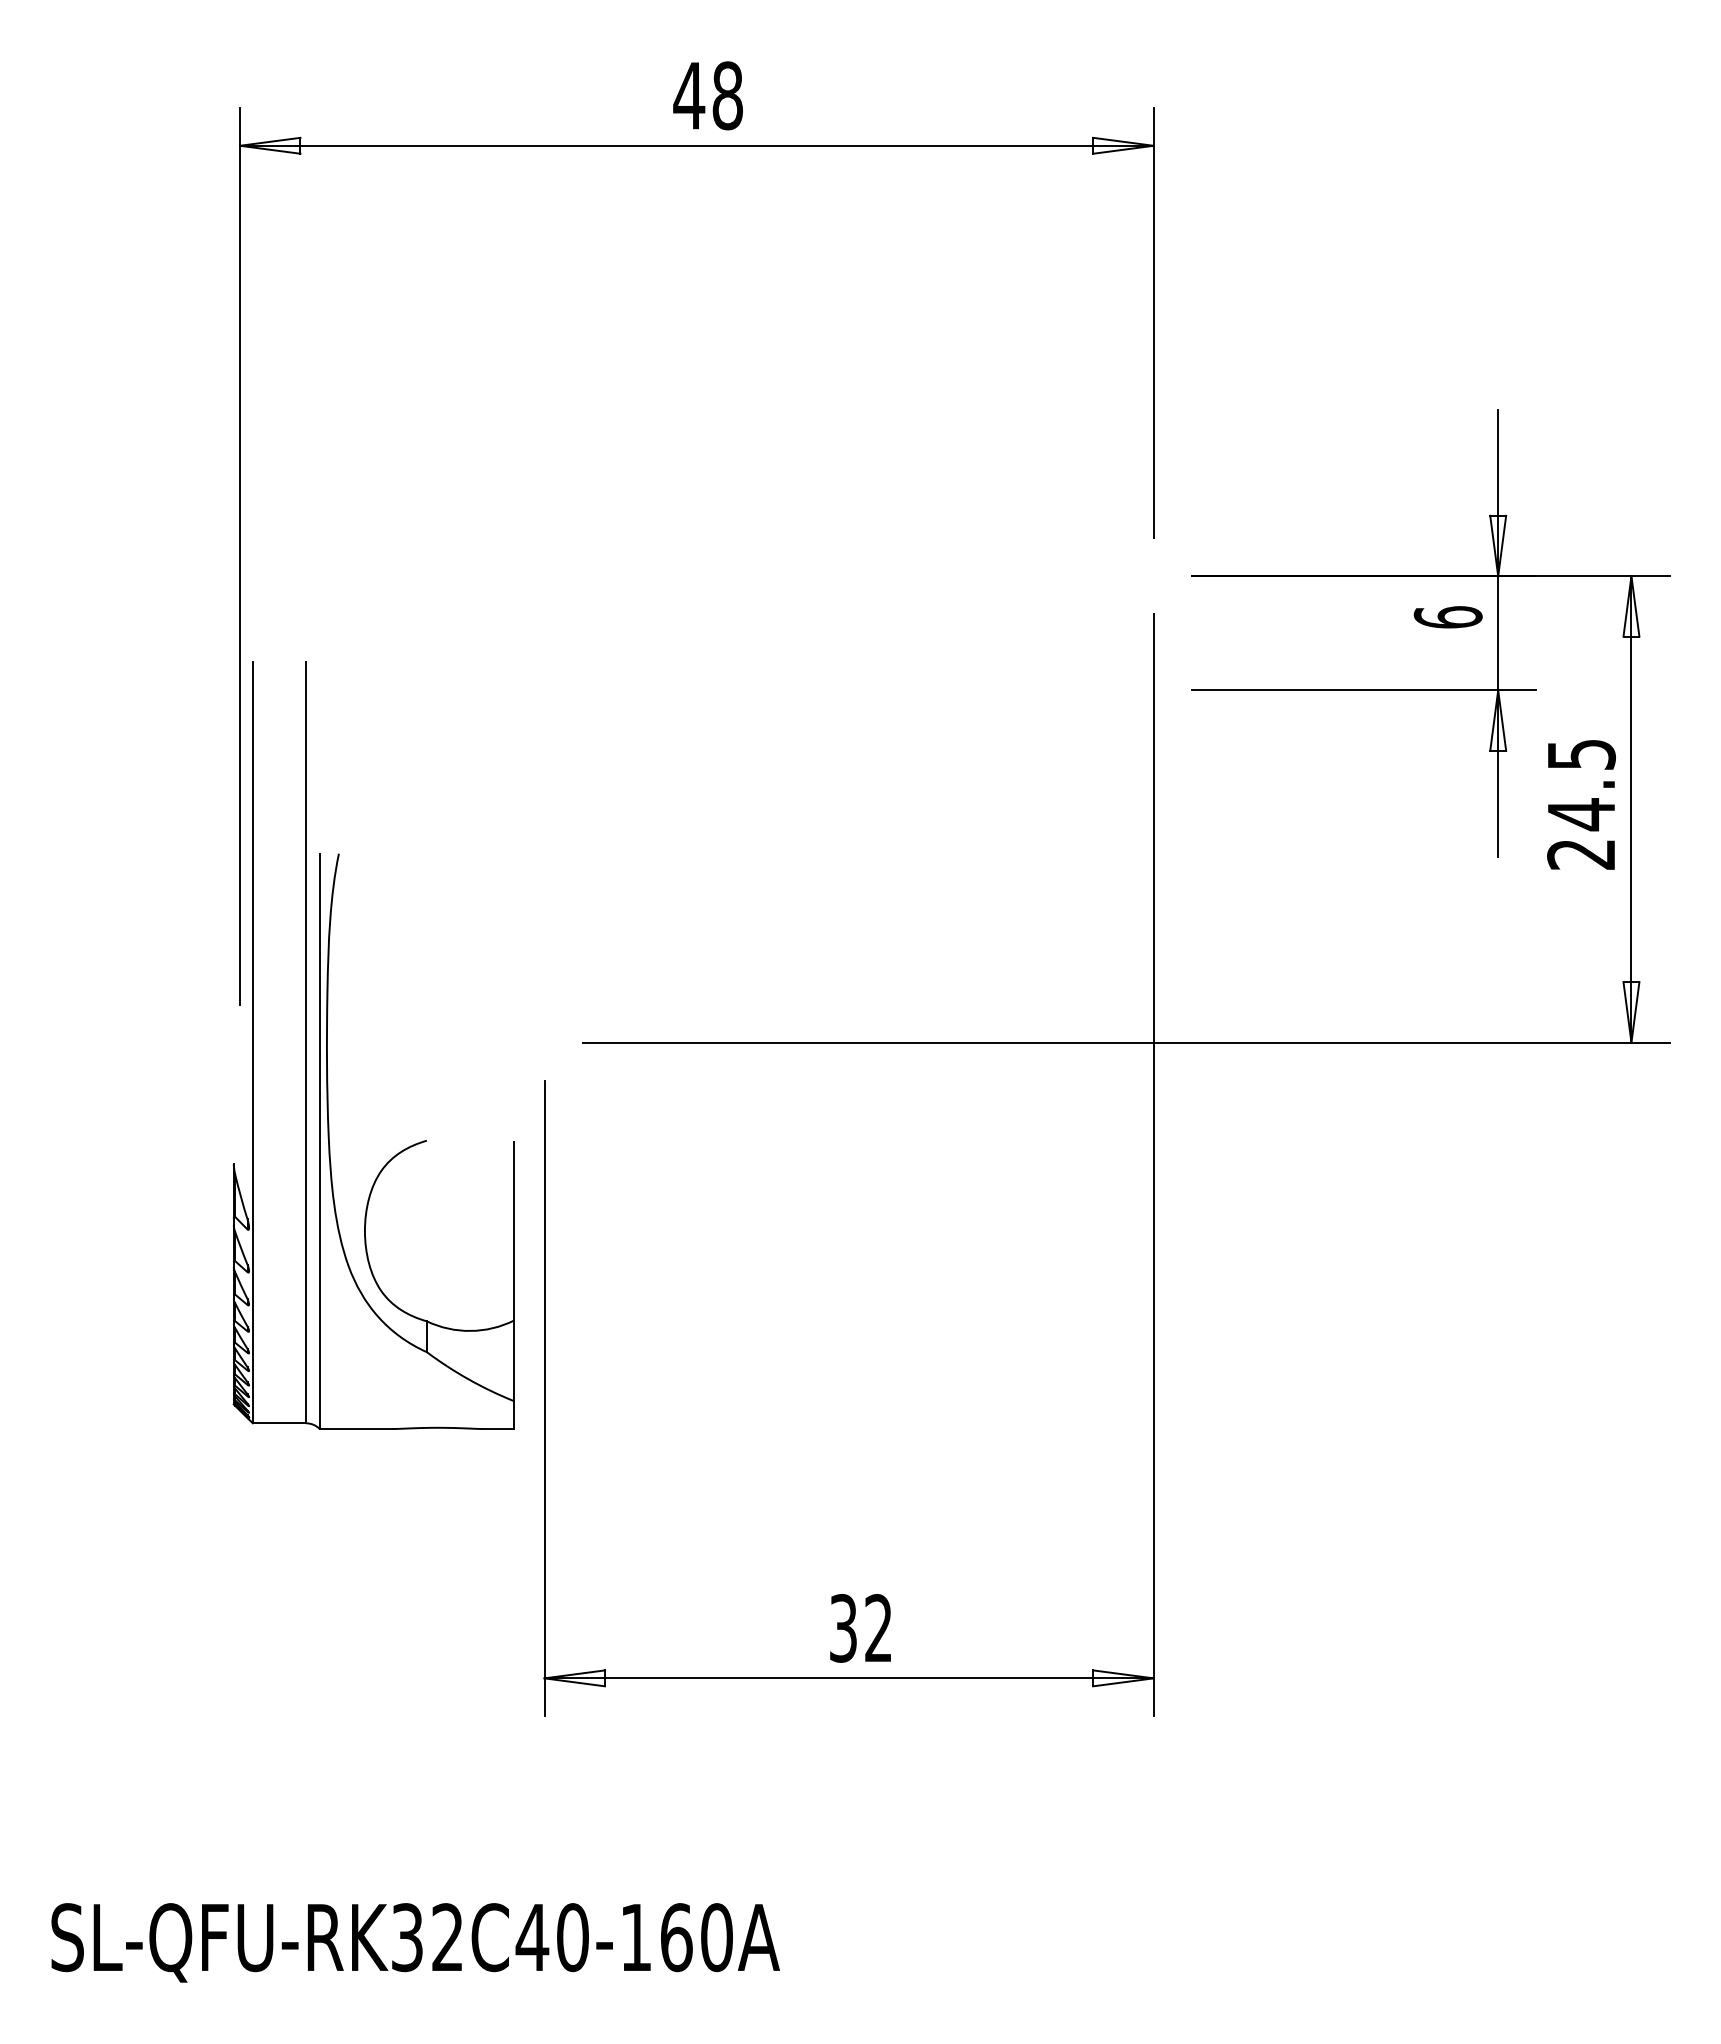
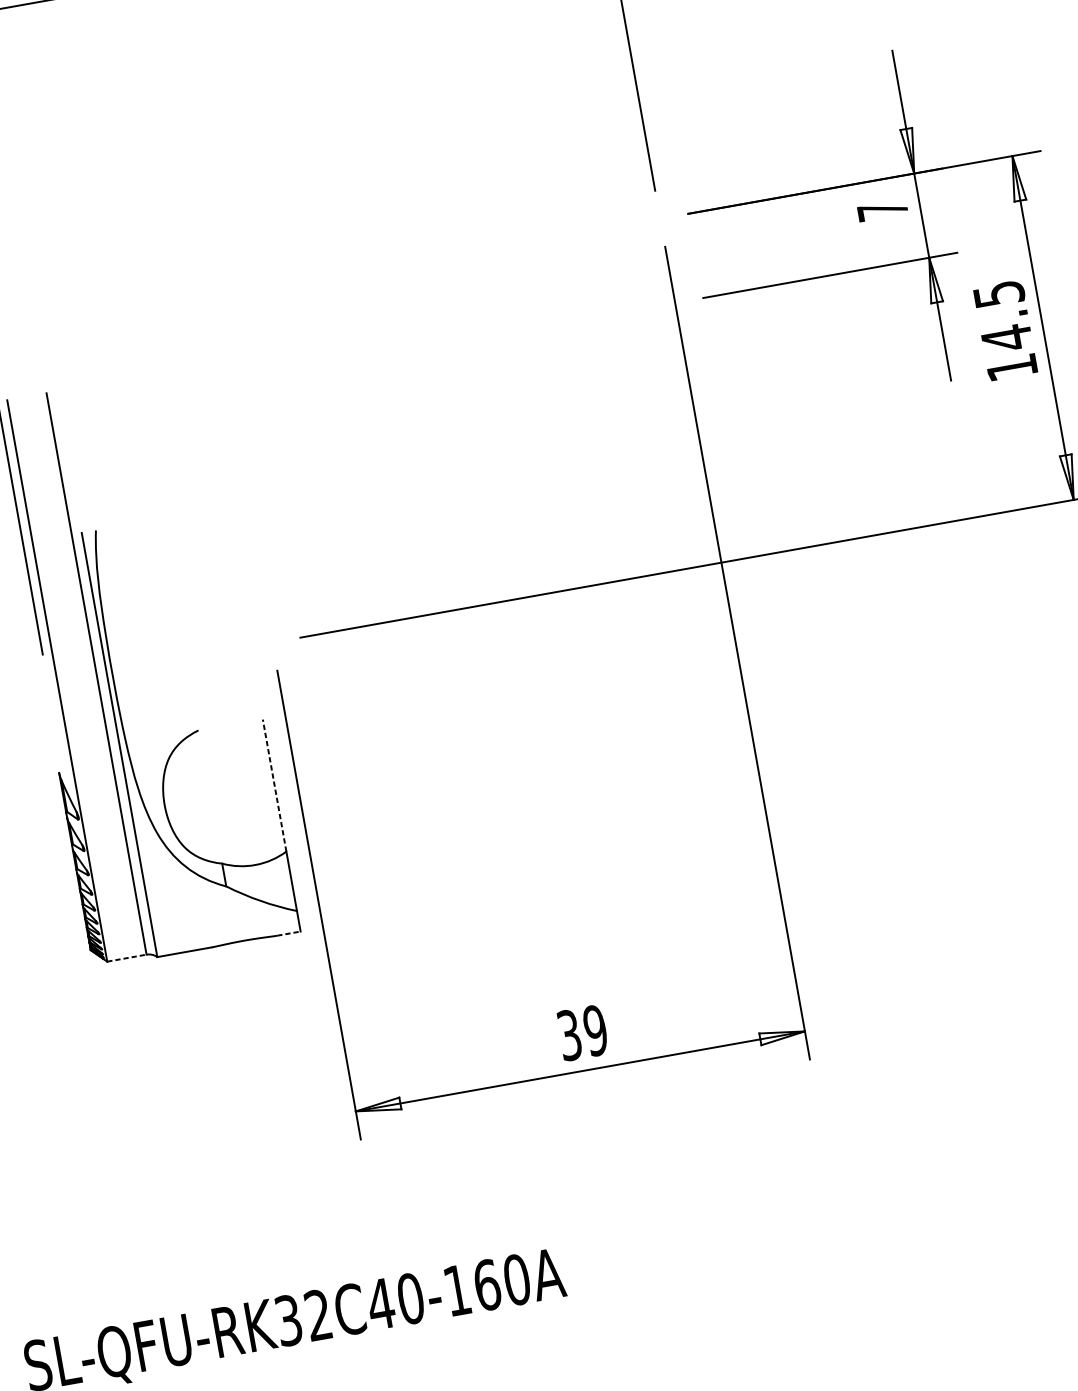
text: (1447, 617) -> (882, 210), 6 -> 7
text: (1580, 854) -> (1011, 367), 24.5 -> 14.5
line: (514, 1231) -> (275, 785), solid -> dashed
line: (279, 1423) -> (126, 958), solid -> dashed
line: (498, 1429) -> (289, 933), solid -> dashed
text: (878, 1628) -> (595, 1030), 32 -> 39

